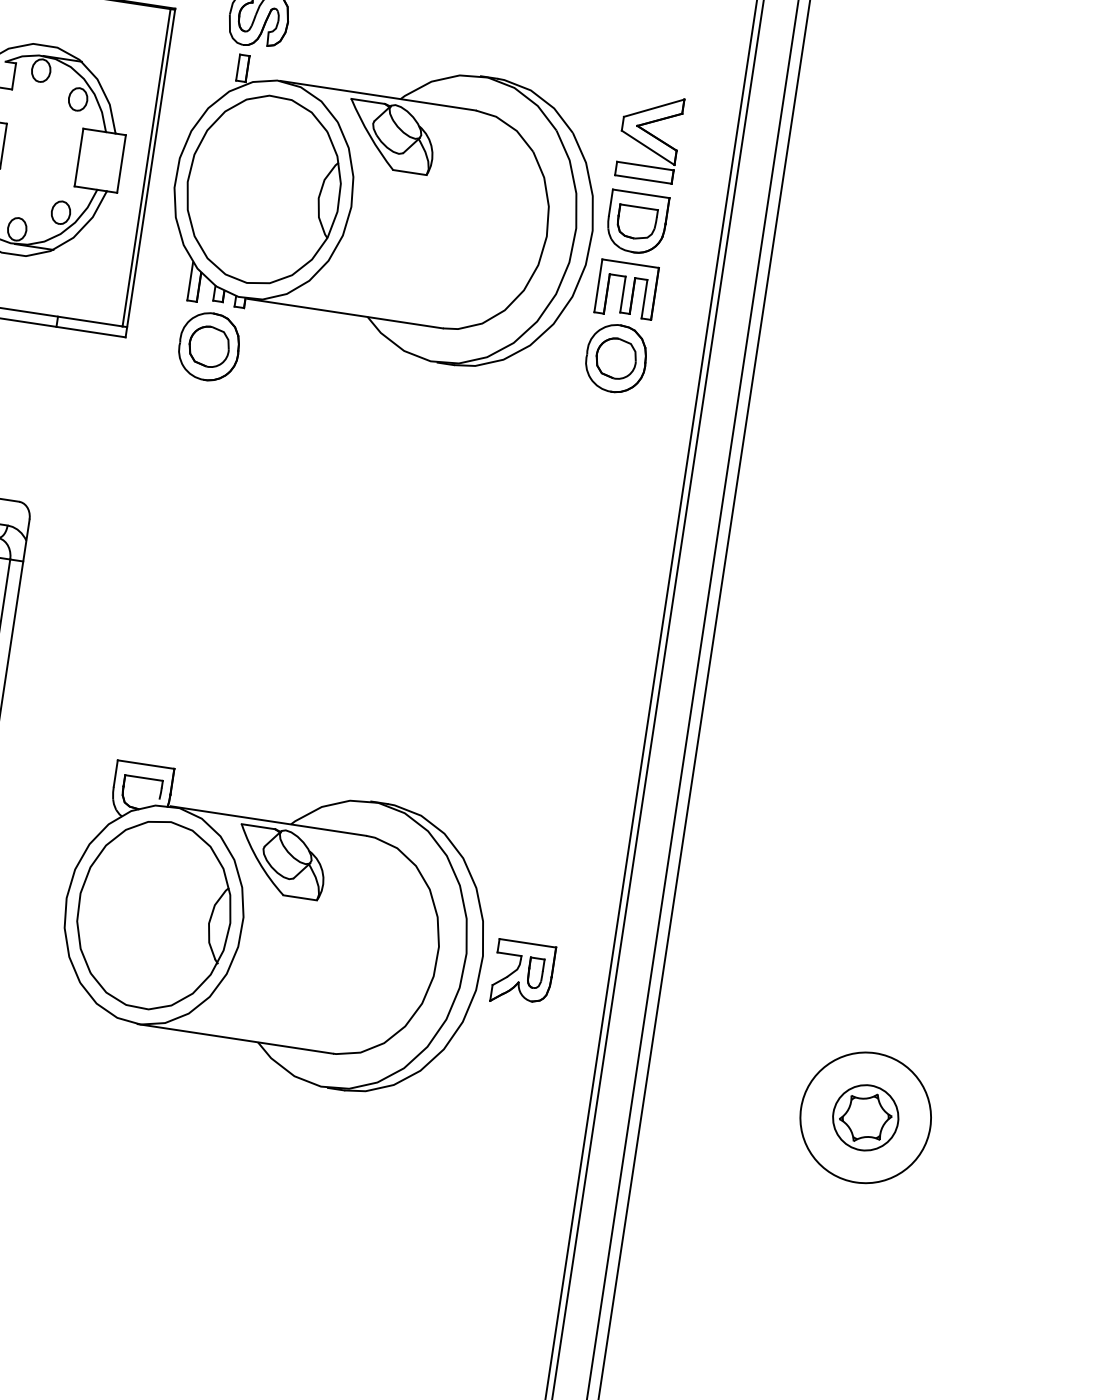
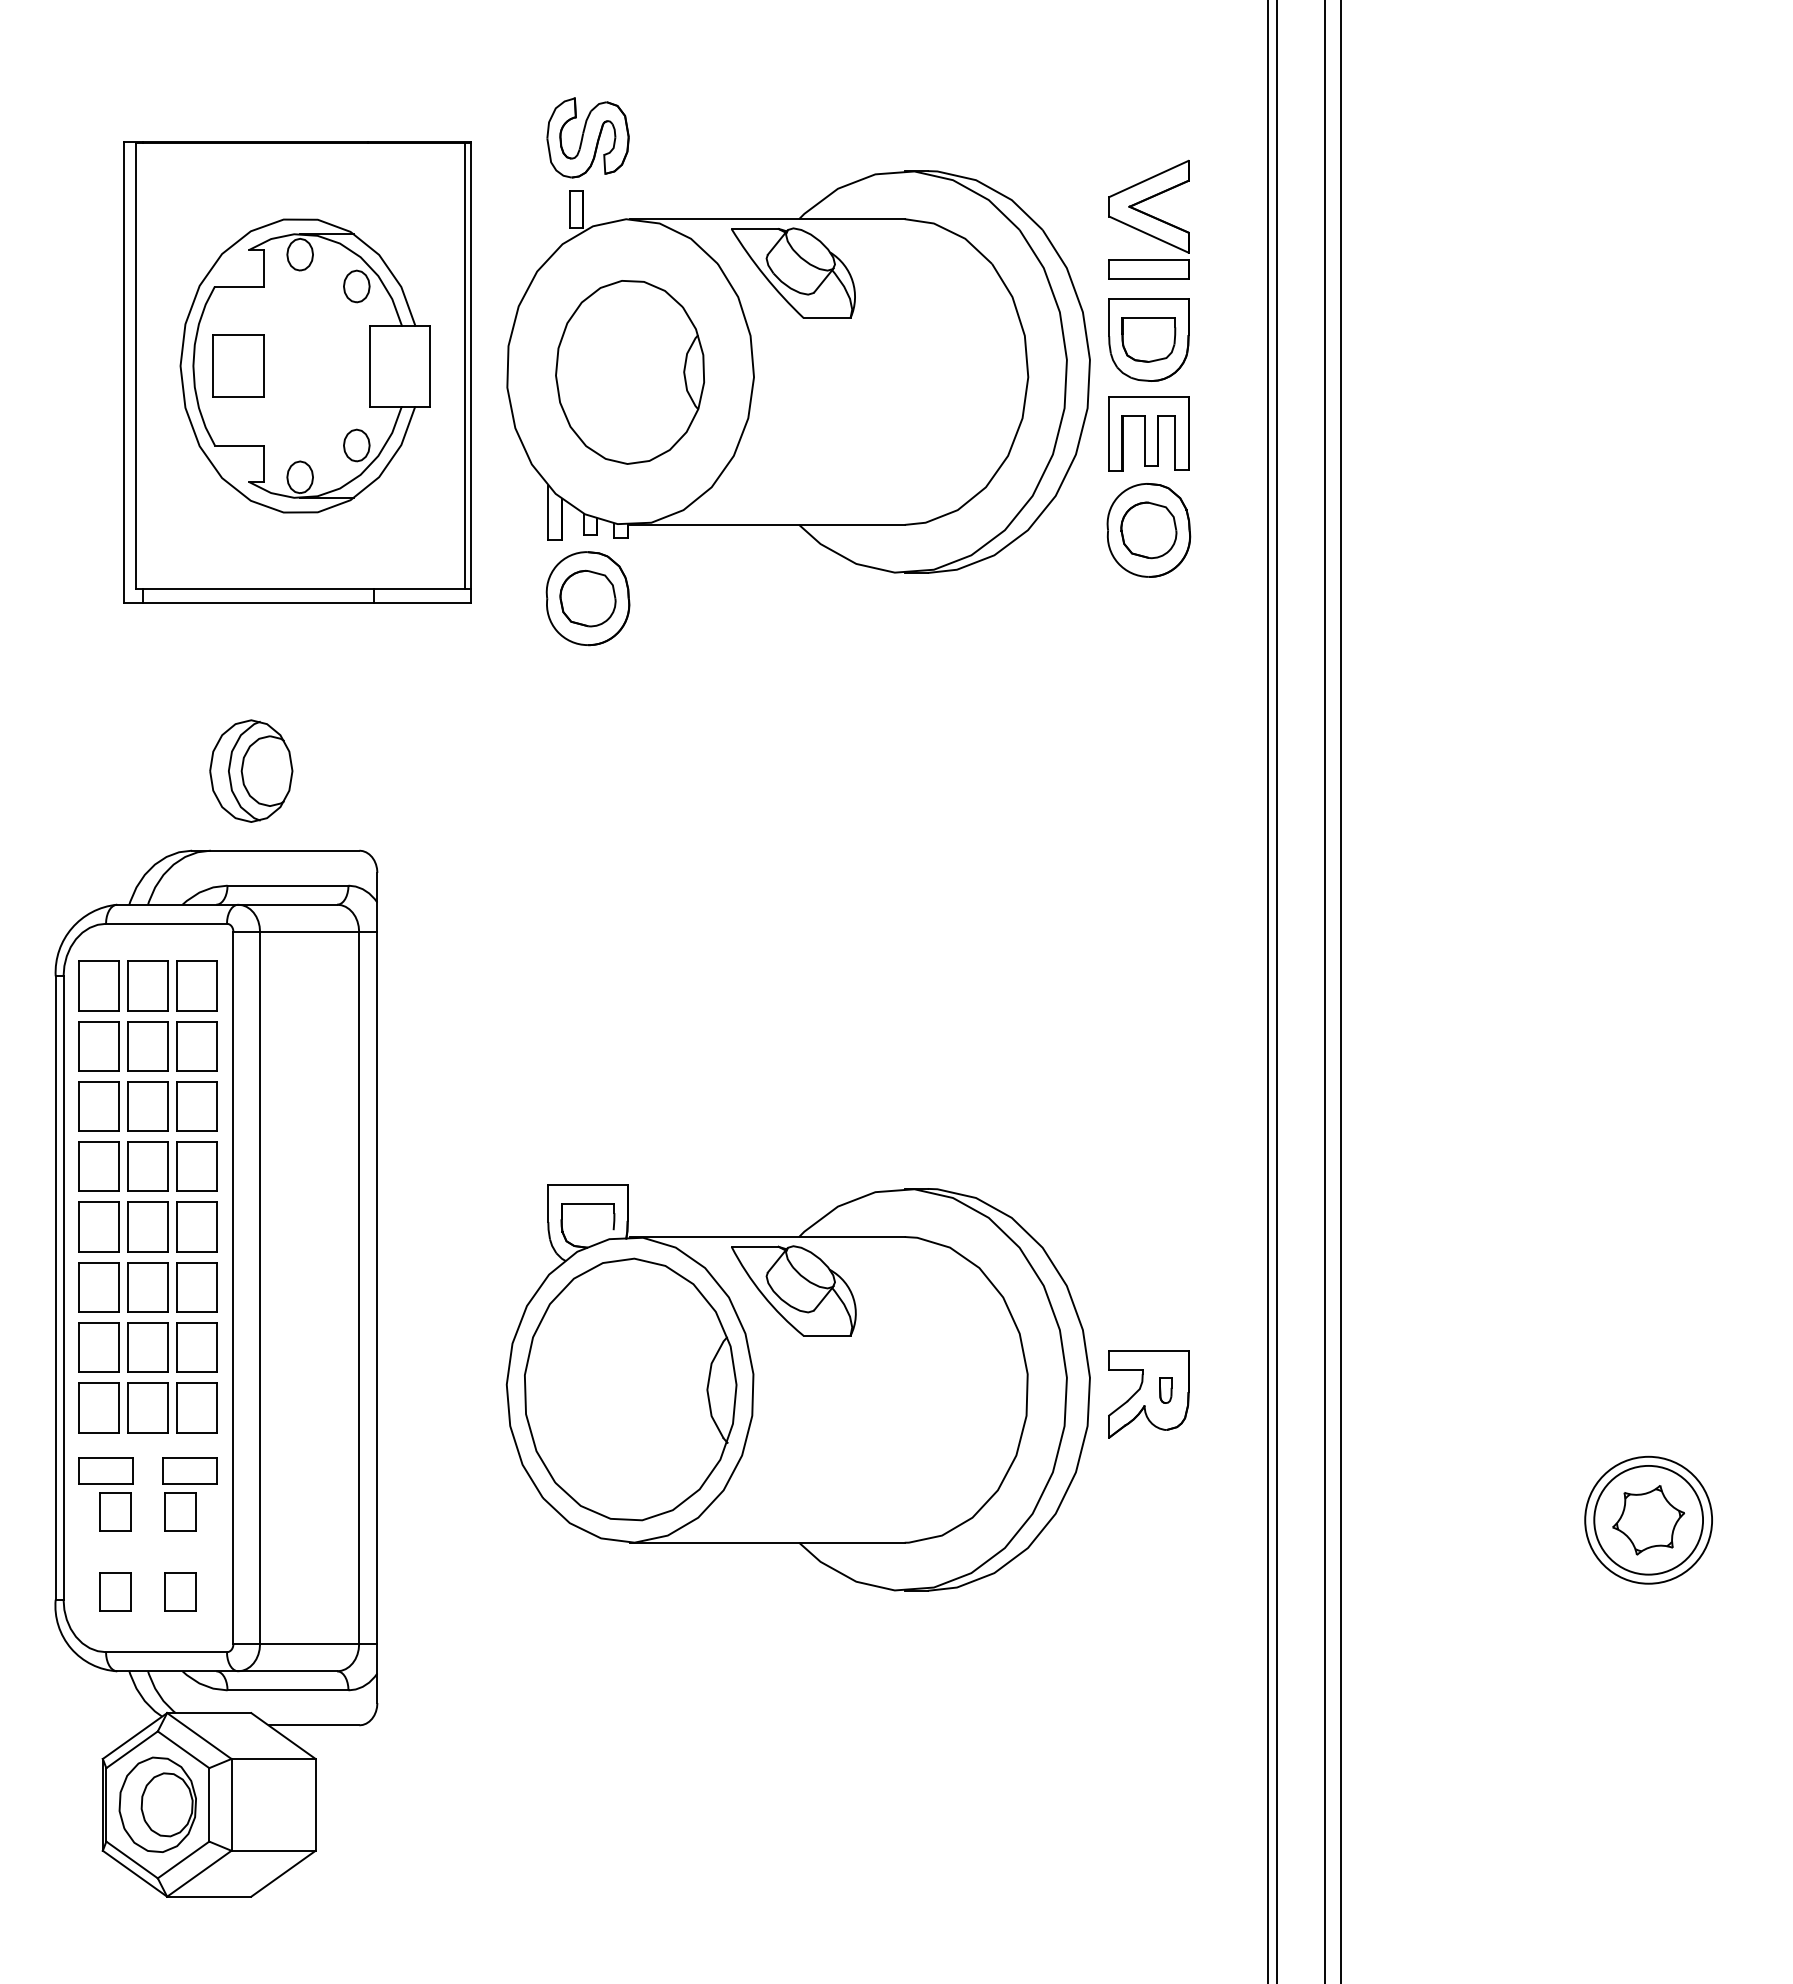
part: (263, 190) -> (629, 372), size x0.7
part: (535, 973) -> (1165, 1390), size x0.6
circle: (865, 1117) -> (1648, 1519), size x0.6
circle: (865, 1117) -> (1648, 1519), size x1.4

